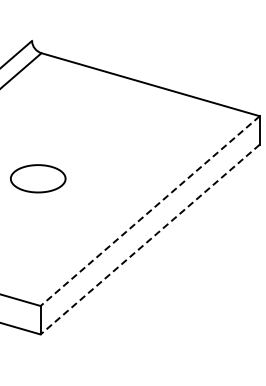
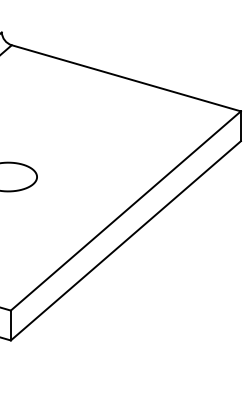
line: (150, 211) -> (126, 211), dashed -> solid
line: (150, 239) -> (126, 240), dashed -> solid

